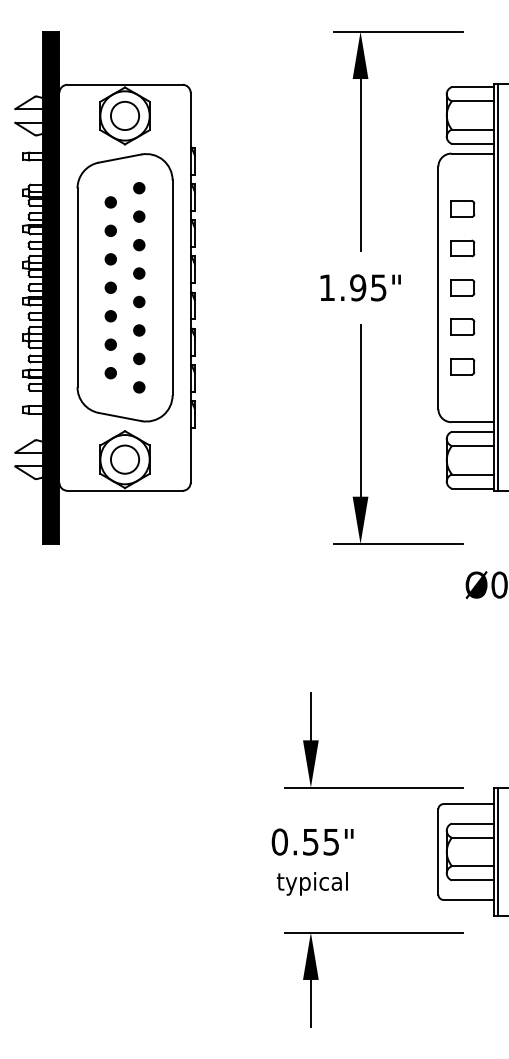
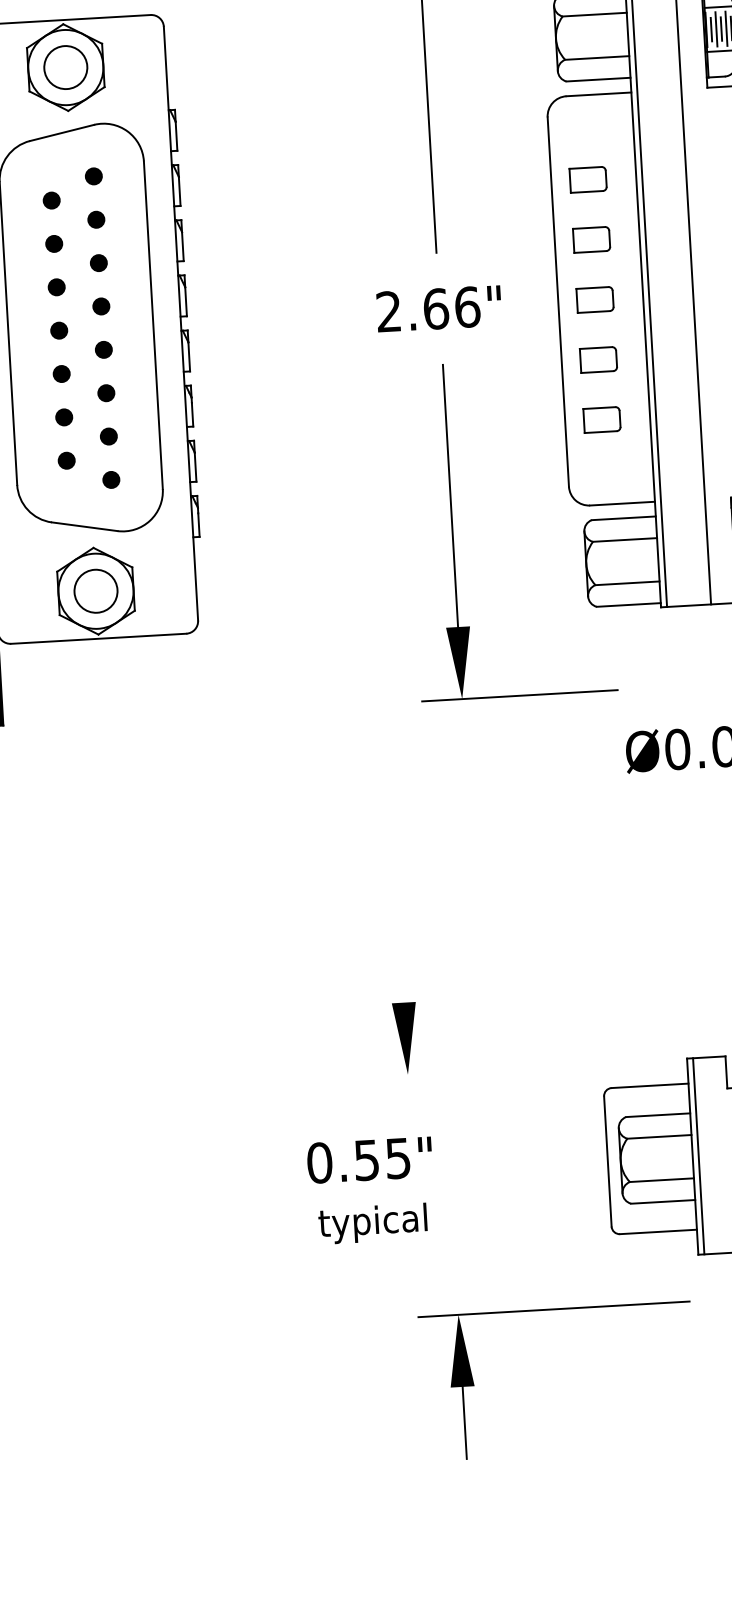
text: (353, 287) -> (428, 308), 1.95" -> 2.66"
line: (310, 716) -> (401, 966), removed
line: (373, 787) -> (503, 1068), removed
text: (312, 861) -> (371, 1189), moved
part: (373, 933) -> (553, 1310), moved

